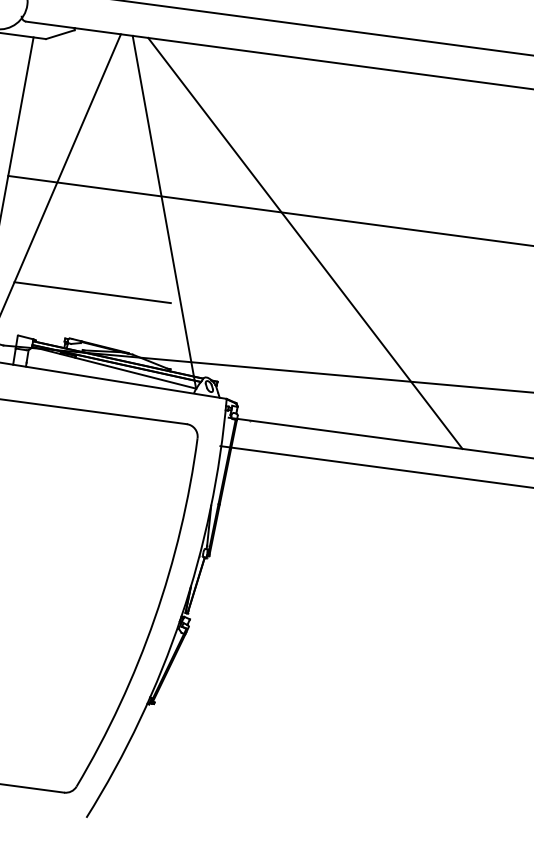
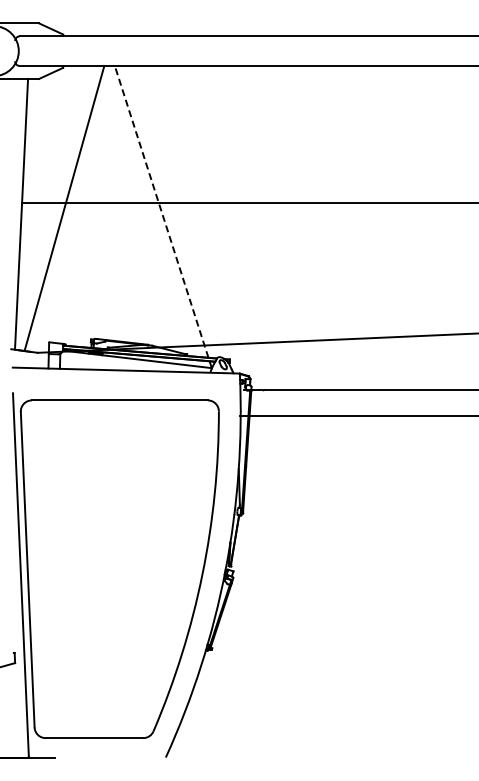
line: (164, 212) -> (163, 217), solid -> dashed
line: (305, 242) -> (290, 227), removed
line: (92, 293) -> (109, 296), removed

